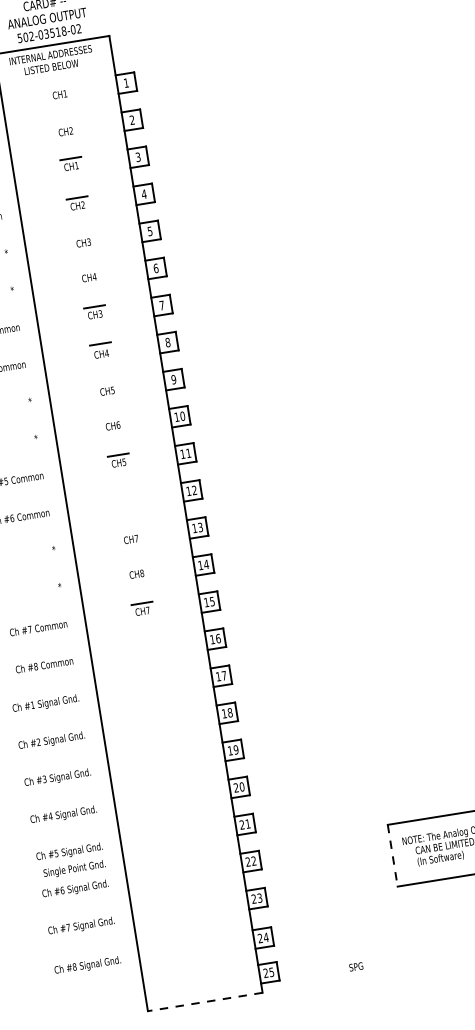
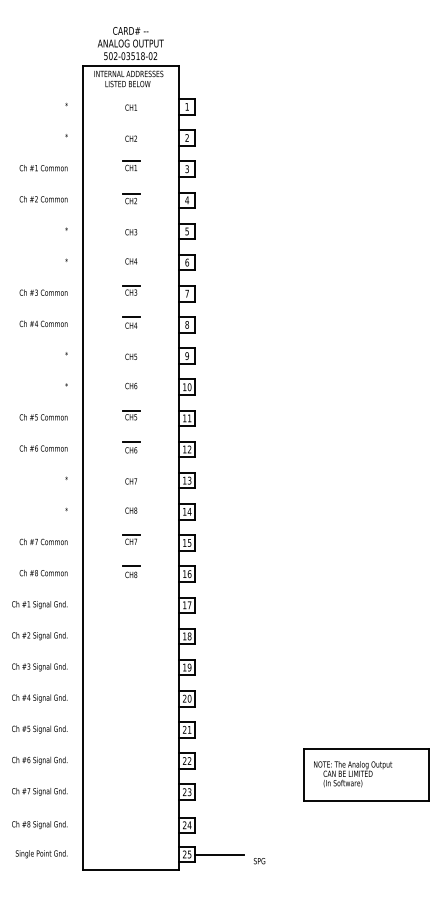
part: (125, 499) -> (131, 447), added
part: (148, 646) -> (131, 571), added
line: (393, 855) -> (304, 774), dashed -> solid
text: (74, 869) -> (41, 854), moved
line: (306, 966) -> (218, 854), added
line: (204, 1002) -> (130, 870), dashed -> solid

